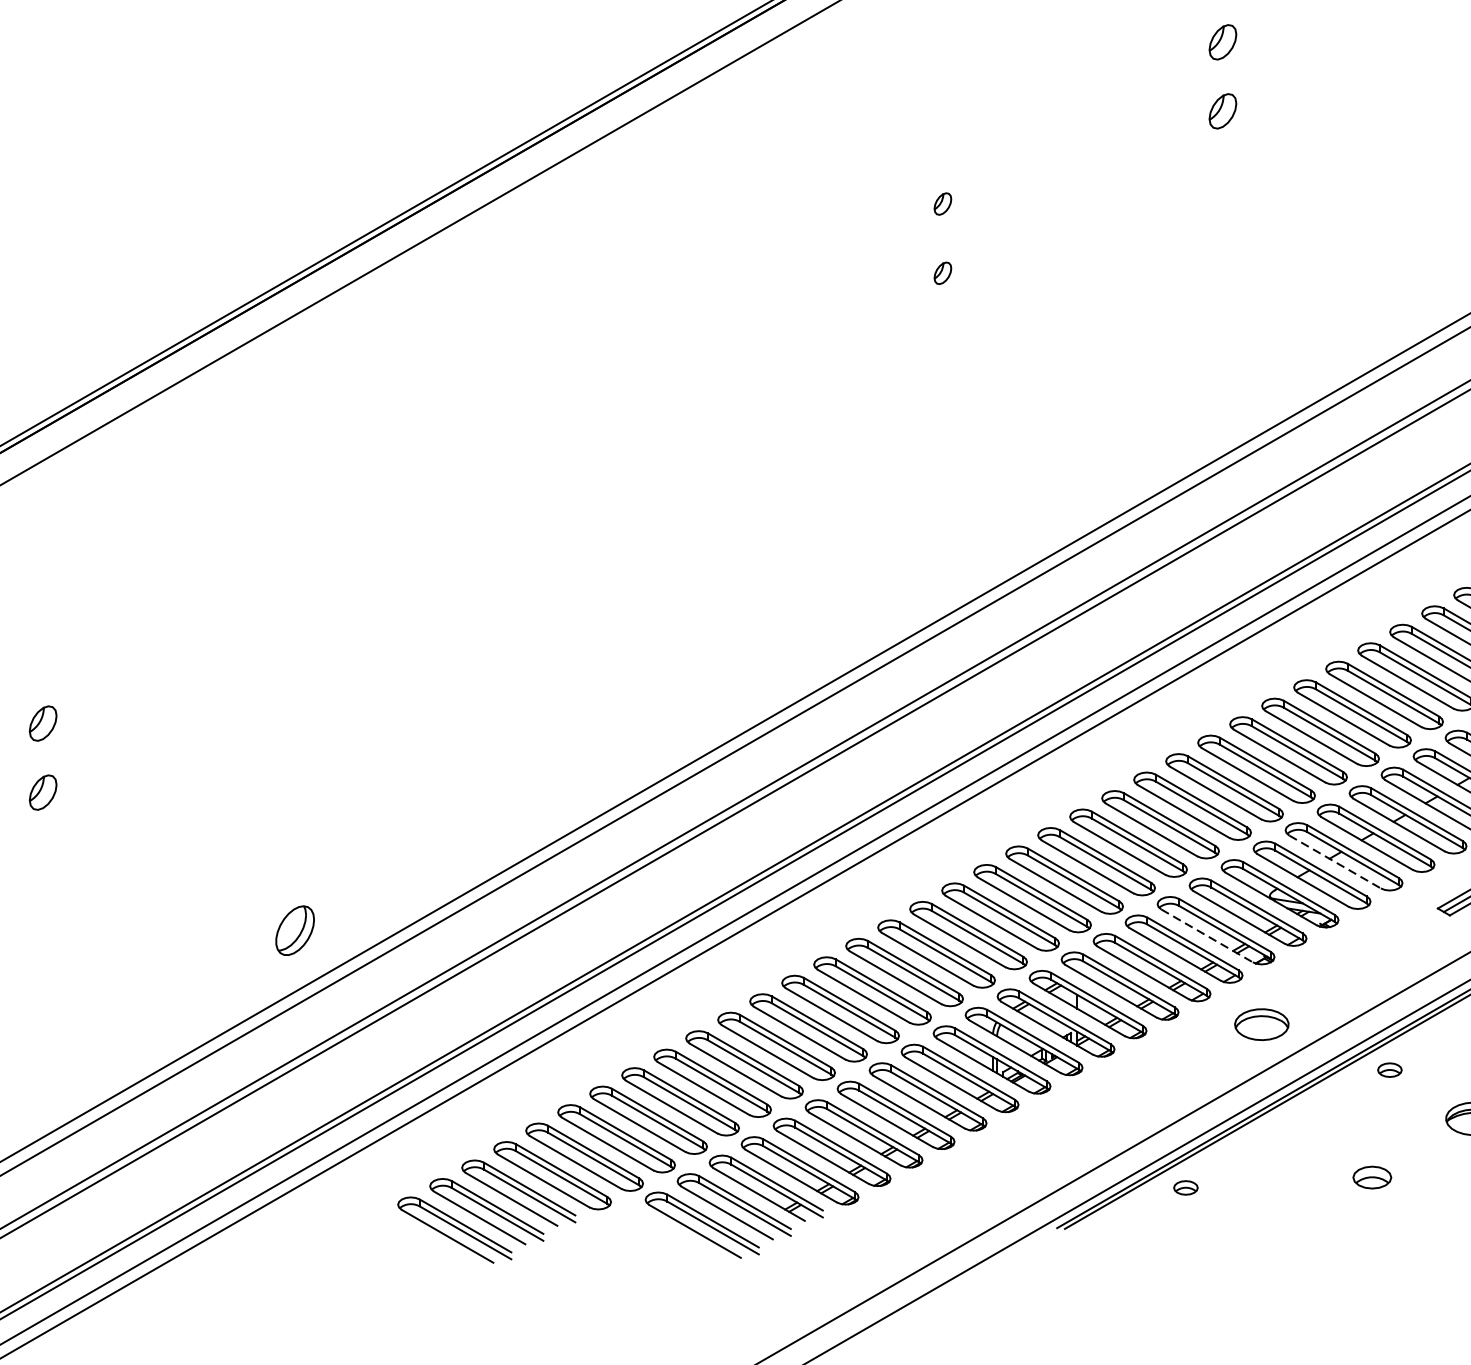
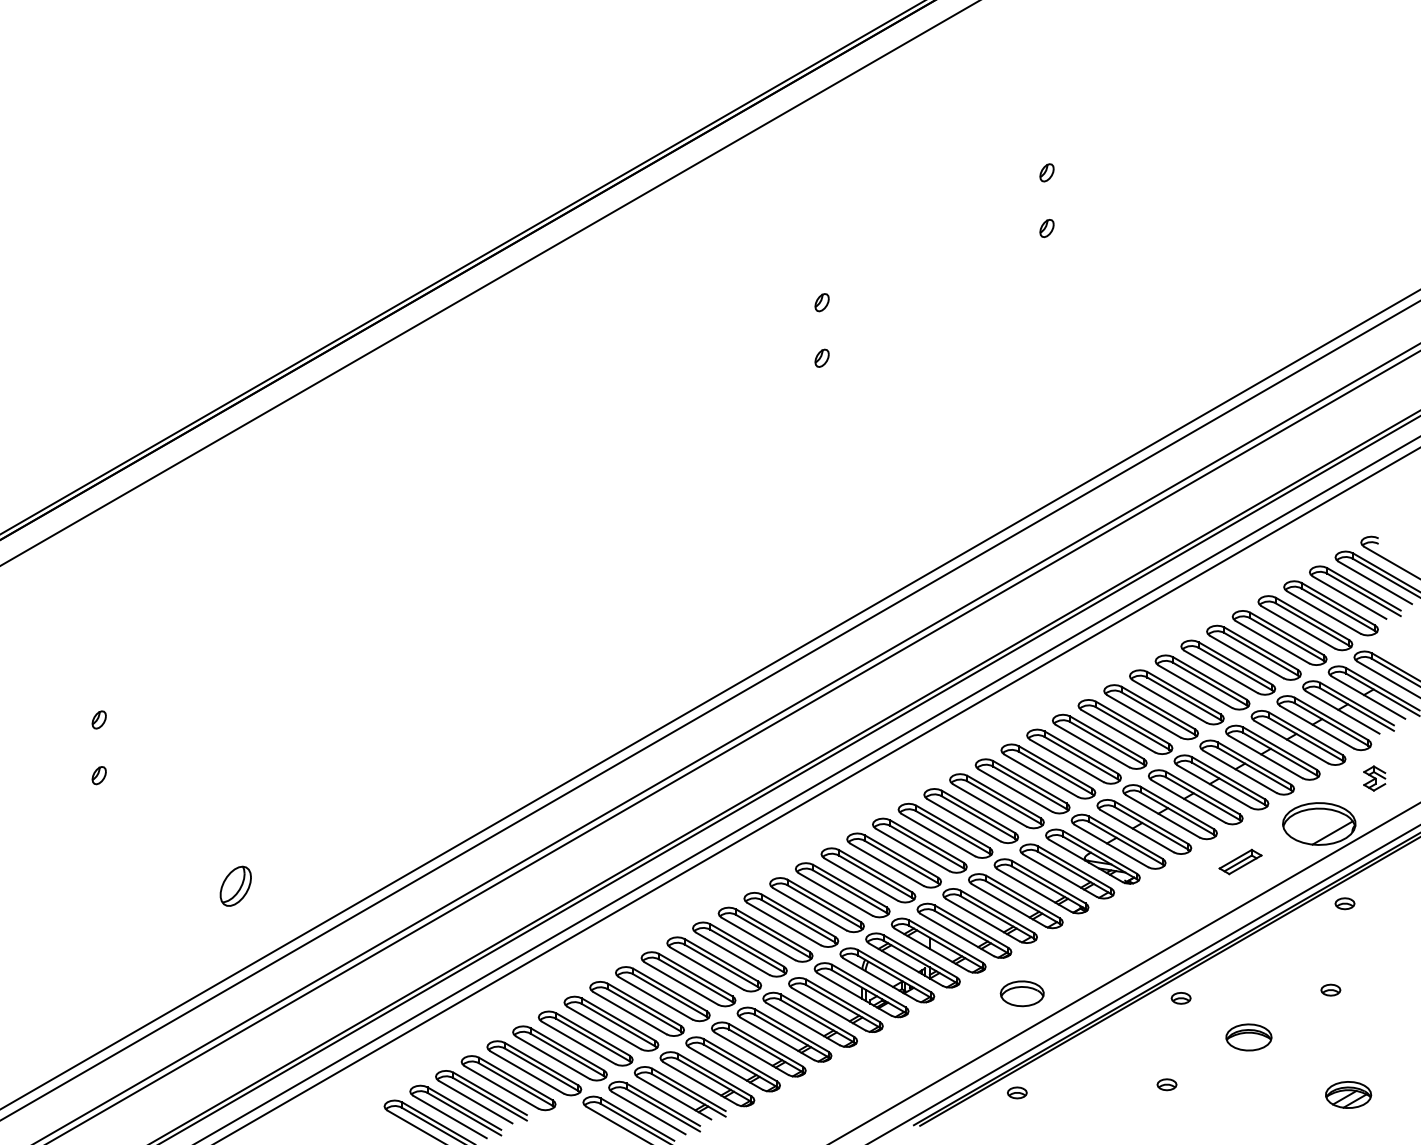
part: (1222, 41) -> (1046, 172), size x0.62
part: (1222, 111) -> (1046, 228), size x0.62
part: (41, 722) -> (98, 719), size x0.62
part: (41, 792) -> (98, 775), size x0.62
line: (1335, 862) -> (1137, 831), dashed -> solid
part: (294, 929) -> (235, 885), moved
line: (1207, 935) -> (1034, 890), dashed -> solid
part: (1260, 1024) -> (1021, 993), moved
part: (1371, 1177) -> (1166, 1084), size x0.62

